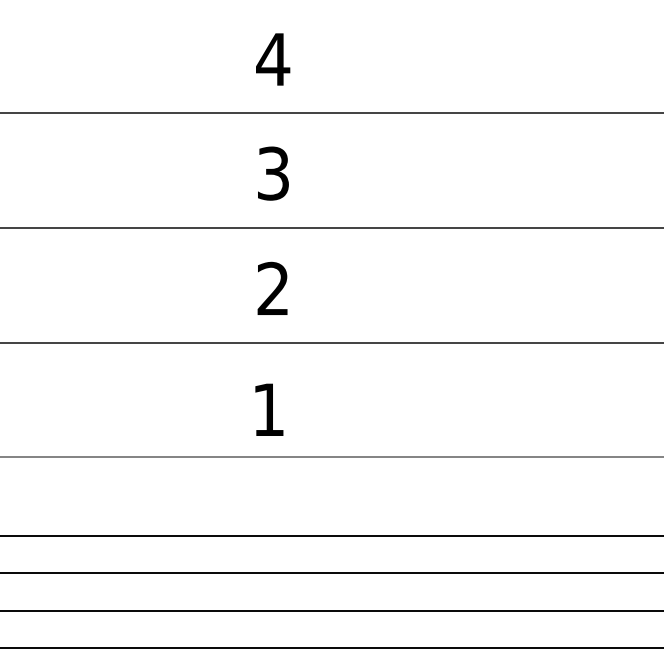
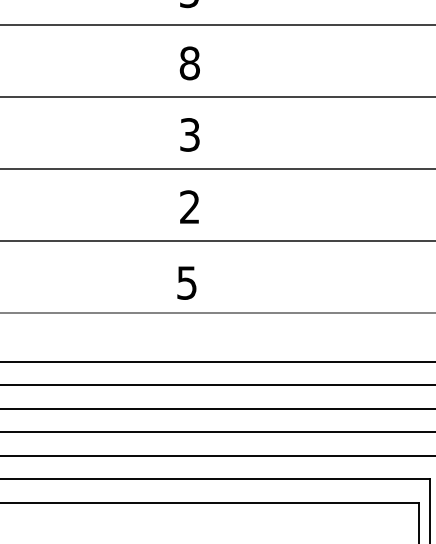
text: (272, 59) -> (189, 63), 4 -> 8
text: (267, 409) -> (186, 282), 1 -> 5

